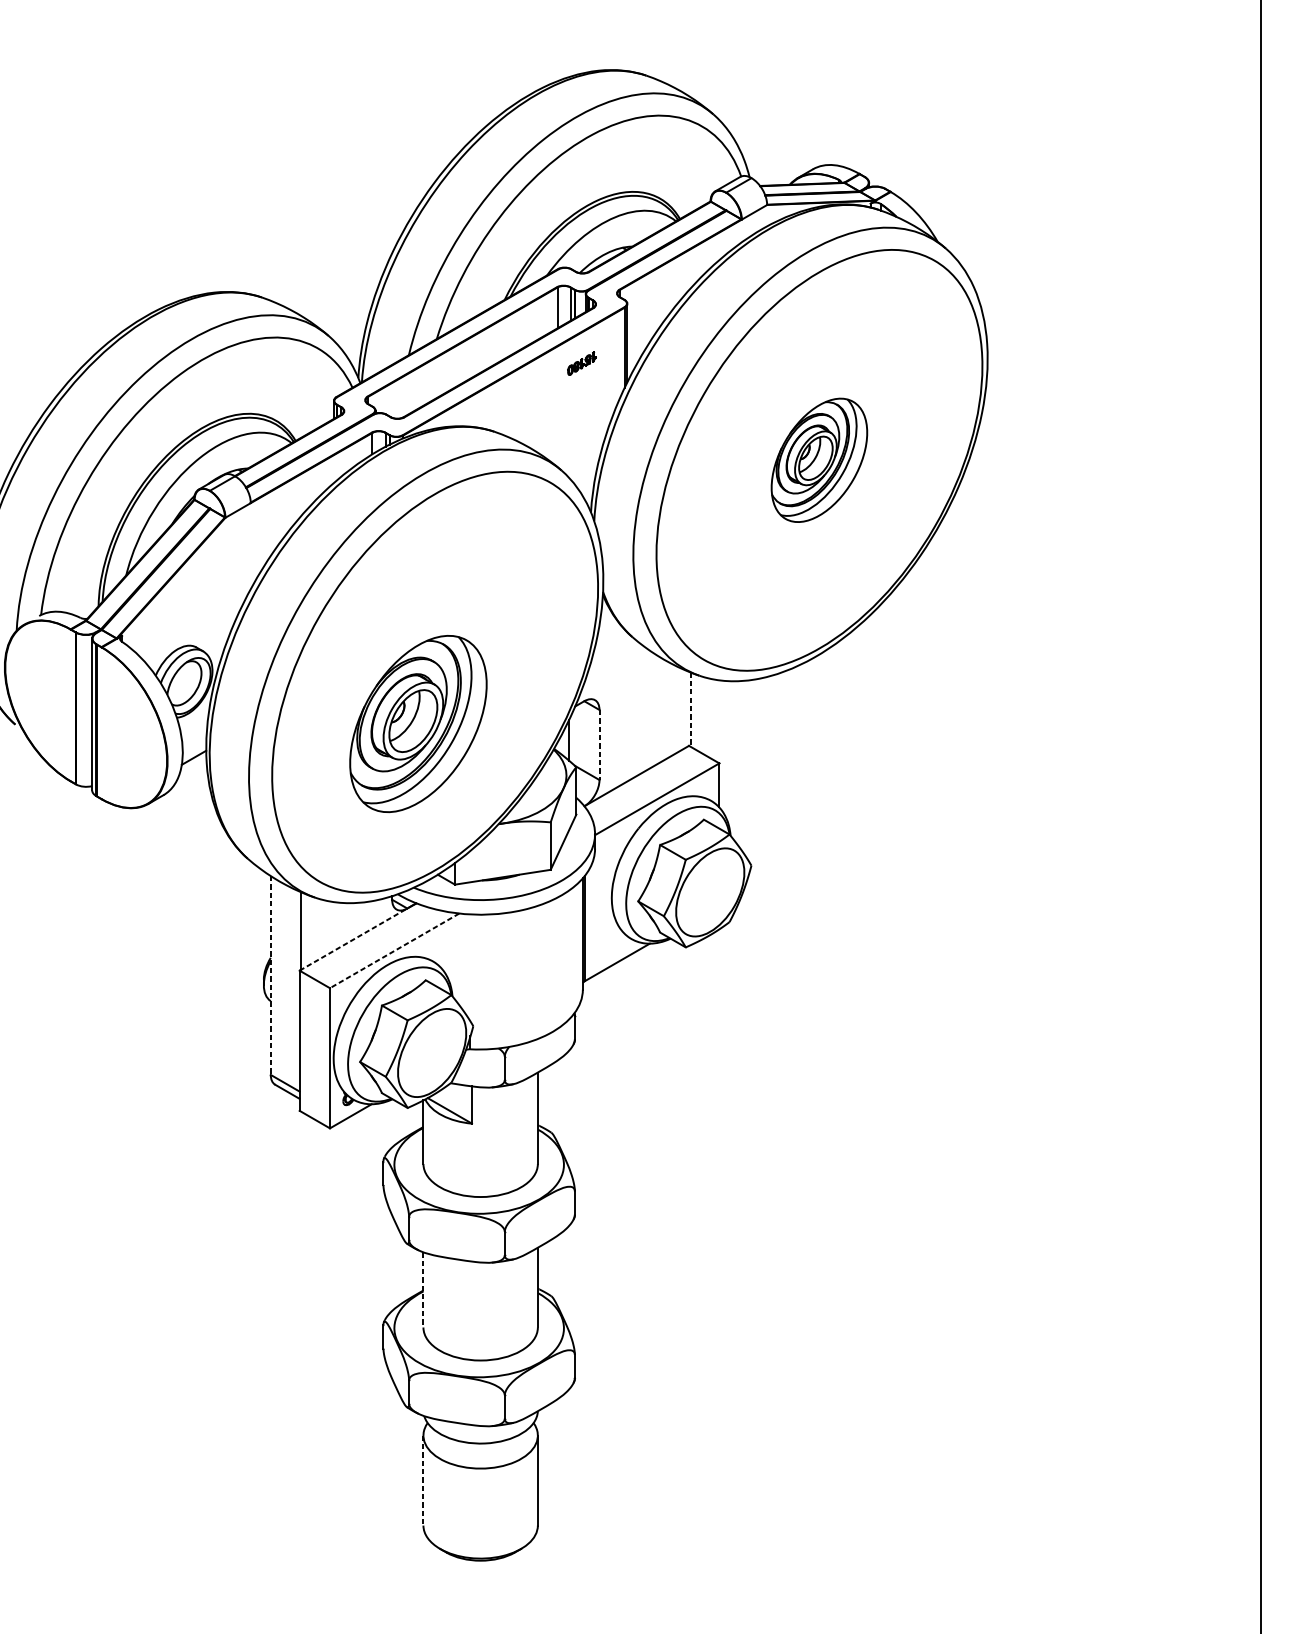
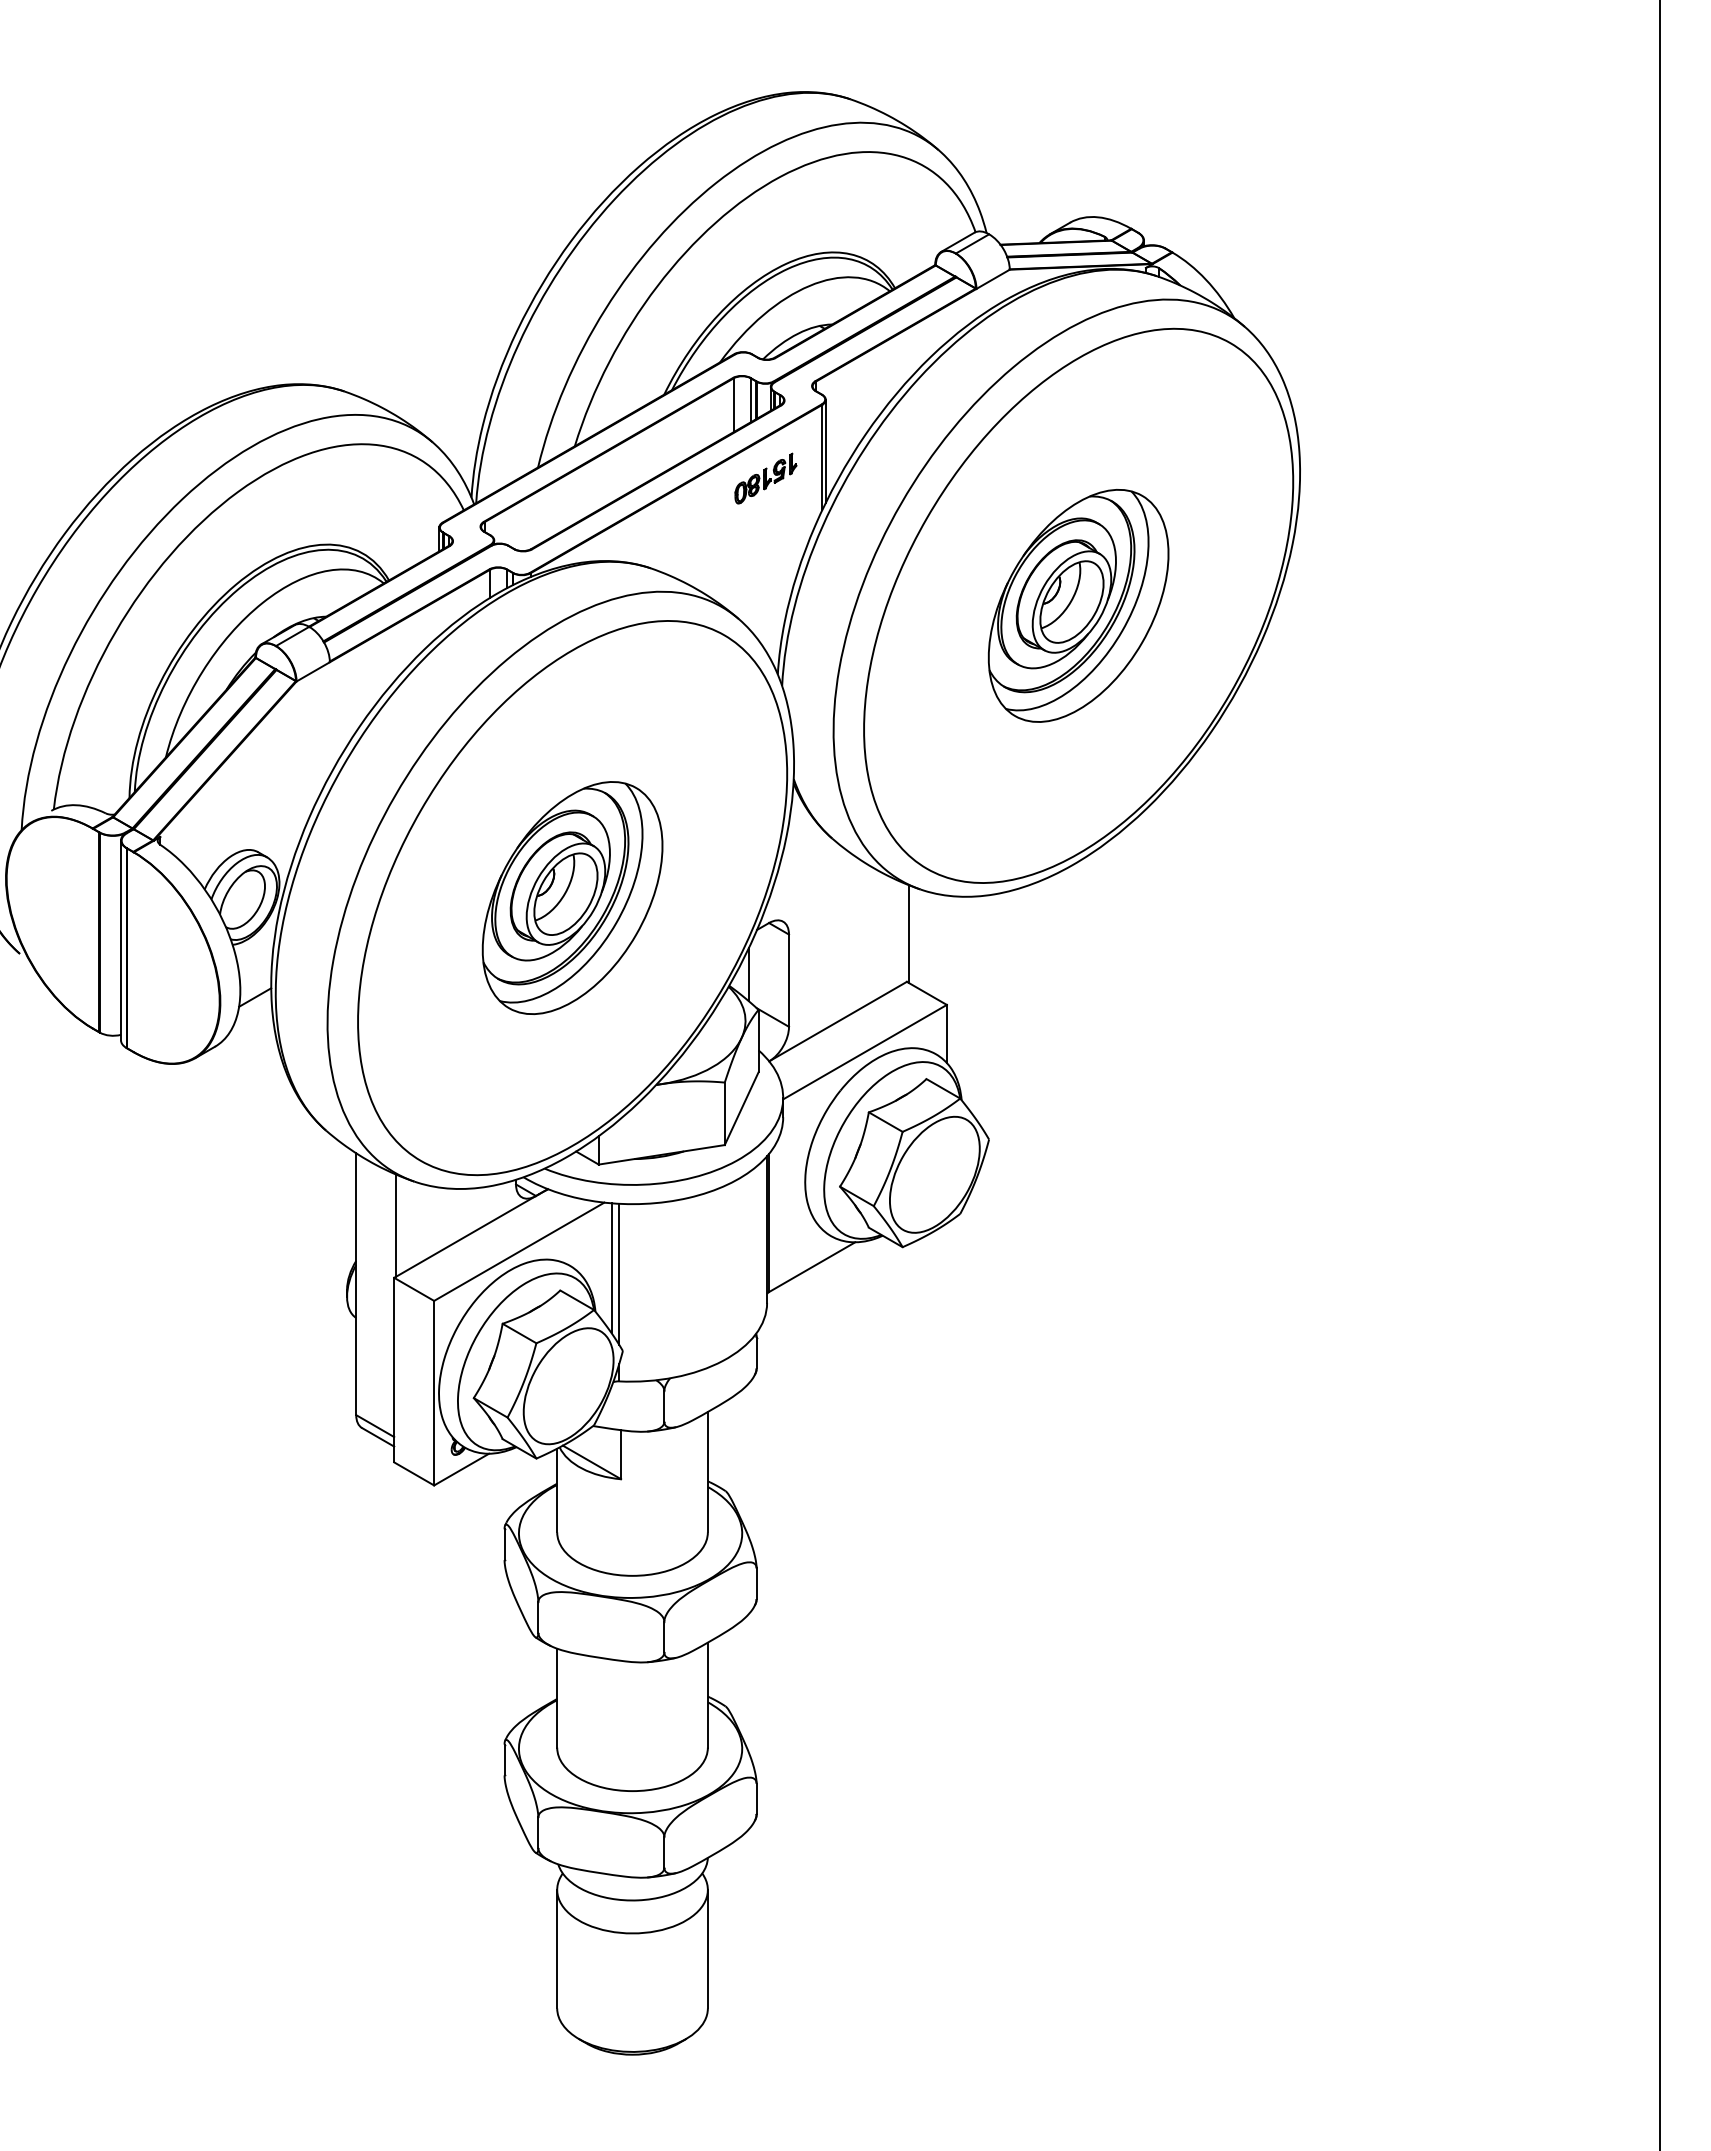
part: (581, 363) -> (765, 478), size x1.67
part: (819, 460) -> (1078, 605), size x1.43
line: (690, 709) -> (908, 934), dashed -> solid
part: (418, 723) -> (572, 897), moved
line: (599, 745) -> (789, 981), dashed -> solid
line: (354, 938) -> (466, 1235), dashed -> solid
line: (394, 951) -> (518, 1252), dashed -> solid
line: (464, 963) -> (611, 1268), added
line: (470, 967) -> (619, 1273), added
line: (271, 975) -> (356, 1284), dashed -> solid
line: (423, 1290) -> (557, 1698), dashed -> solid
line: (423, 1480) -> (557, 1949), dashed -> solid

